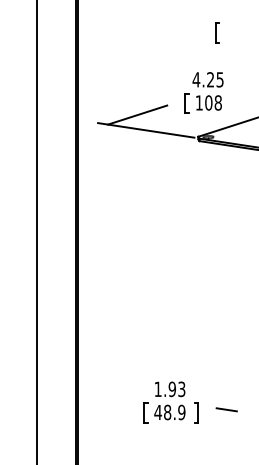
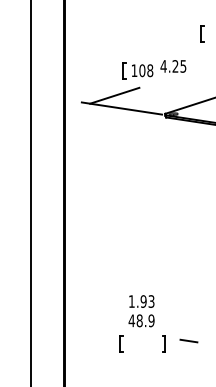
part: (217, 32) -> (202, 33), moved
part: (202, 103) -> (137, 71), moved
text: (169, 400) -> (141, 310), moved

